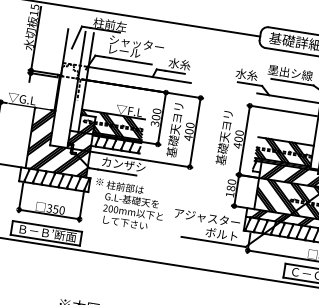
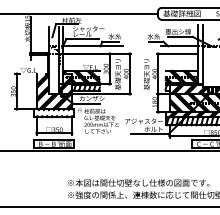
hatch: (53, 180) -> (53, 113), removed

